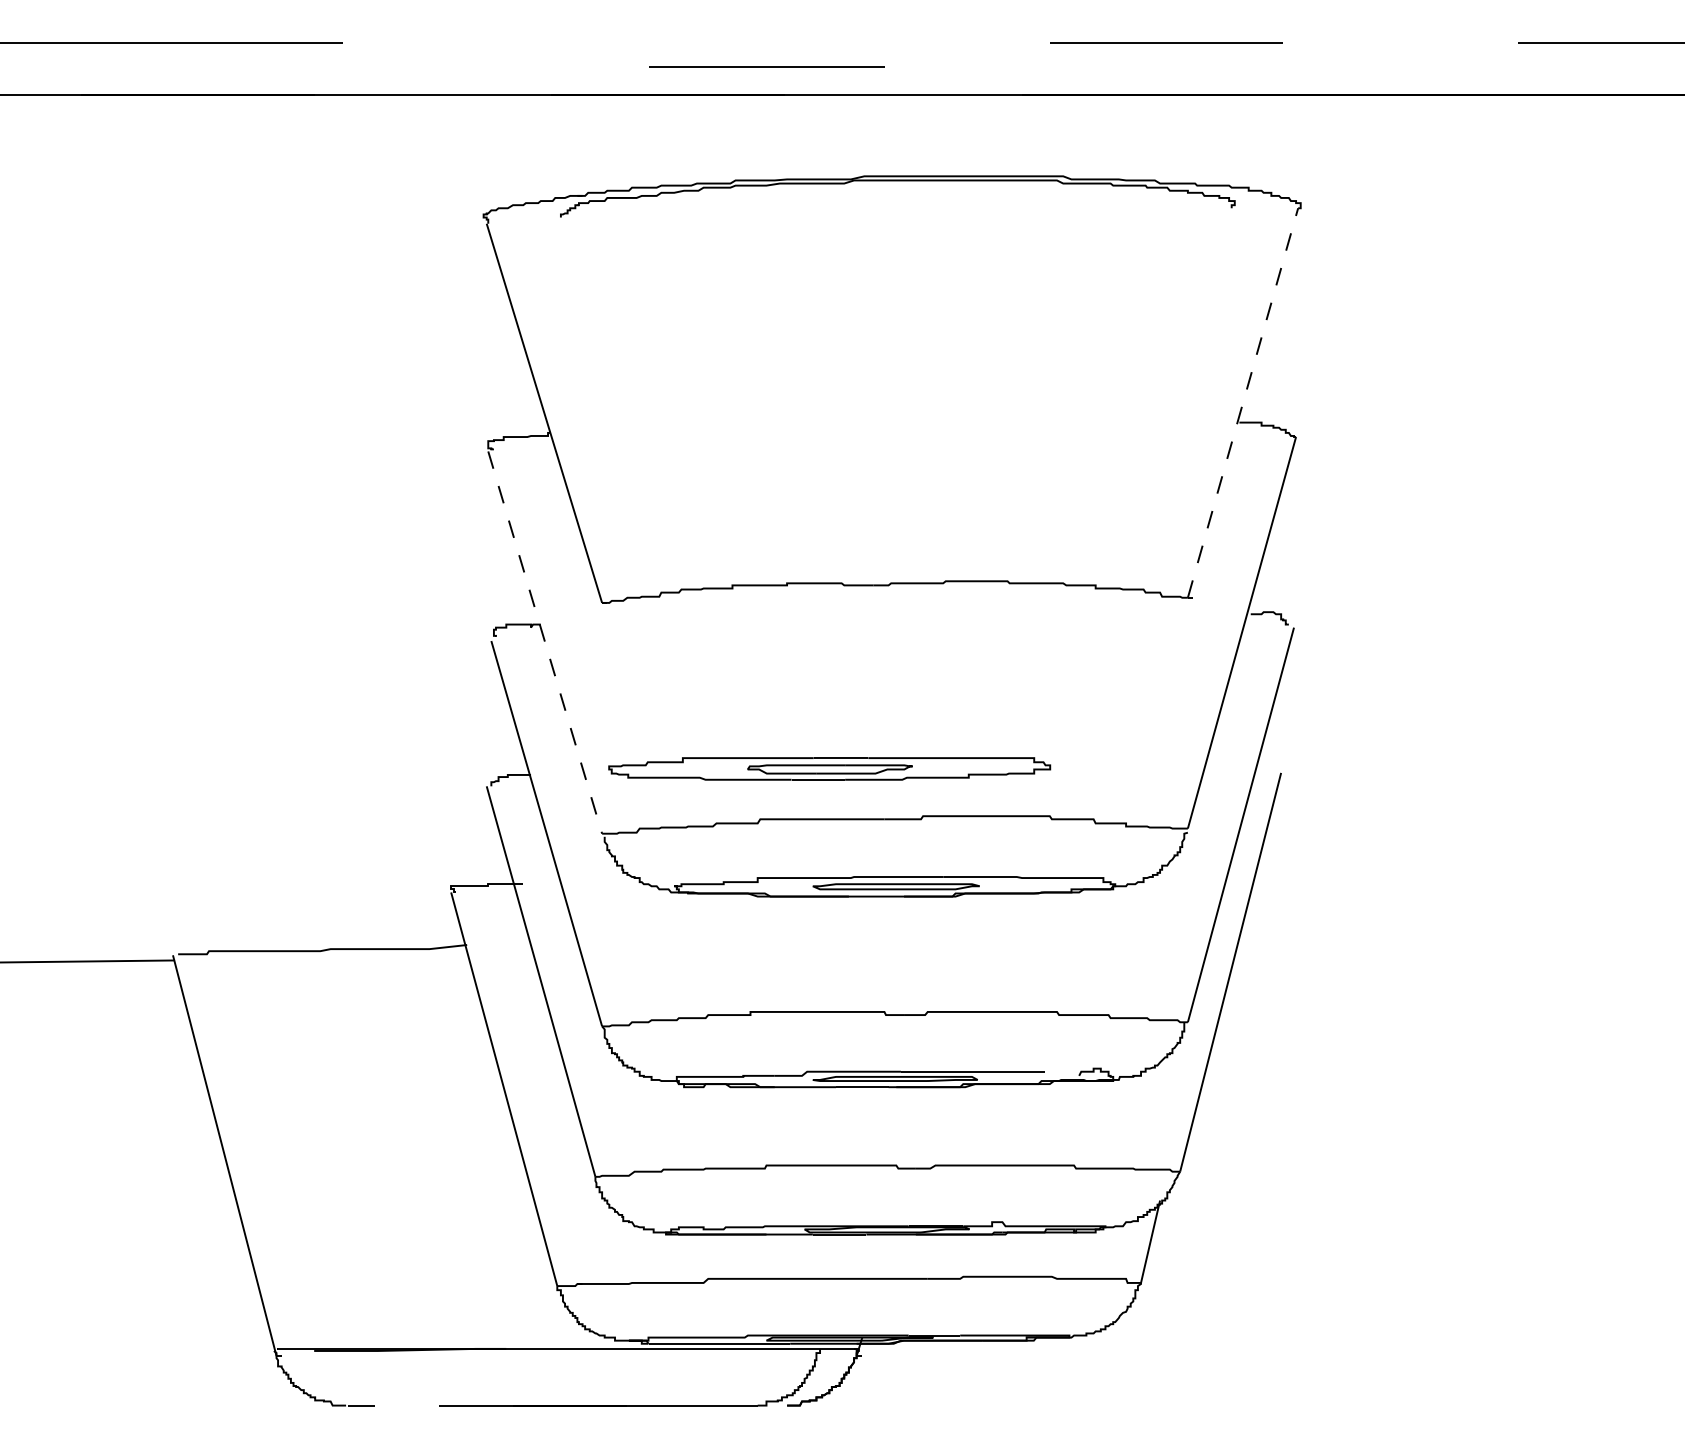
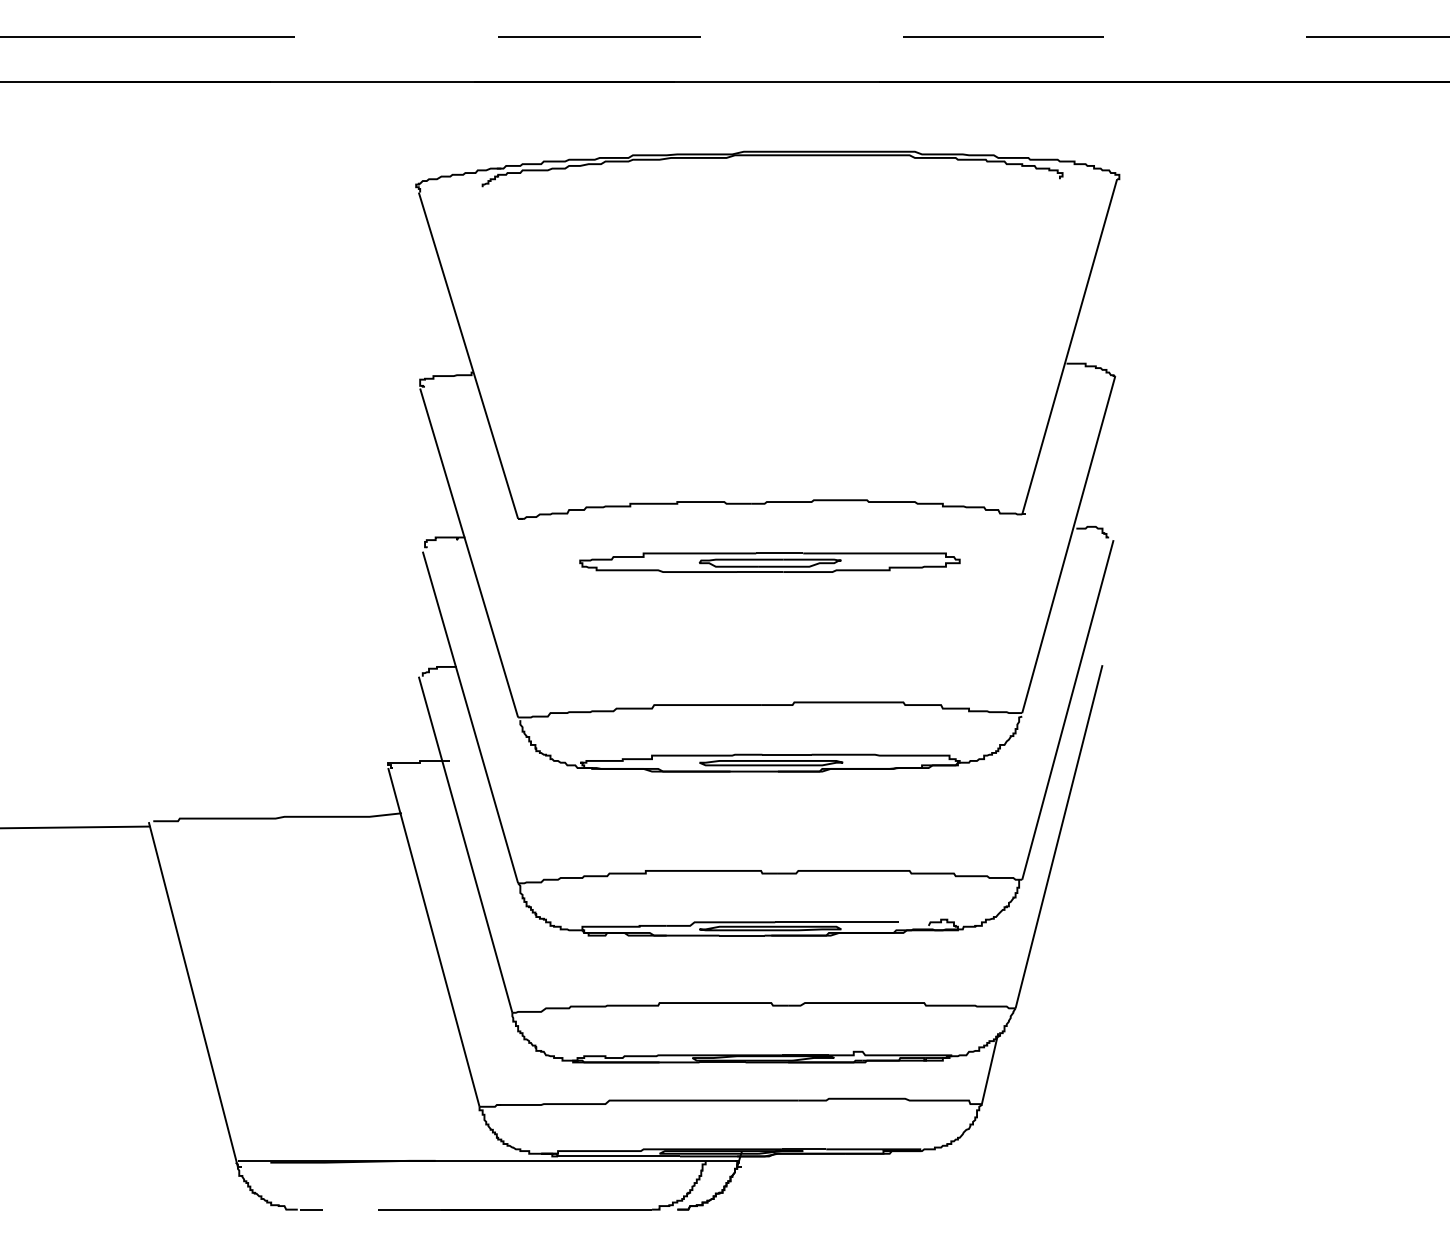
line: (766, 65) -> (599, 36), moved
line: (1242, 402) -> (1069, 346), dashed -> solid
line: (545, 643) -> (469, 553), dashed -> solid
part: (829, 768) -> (769, 562), moved

